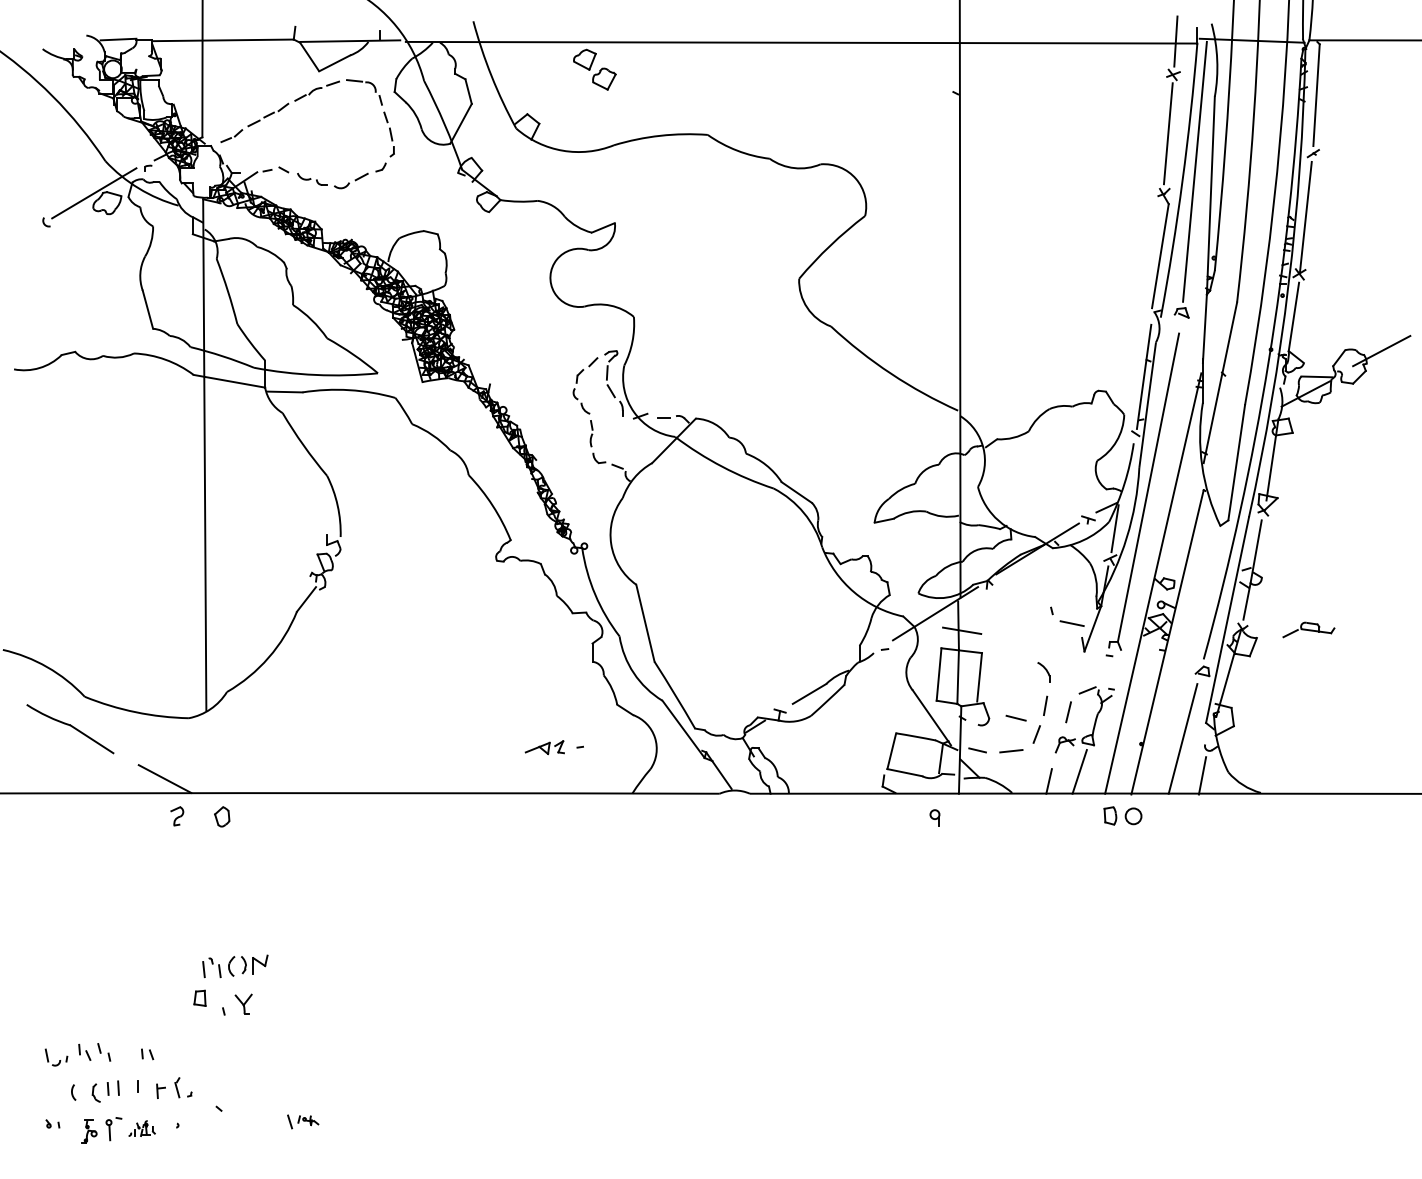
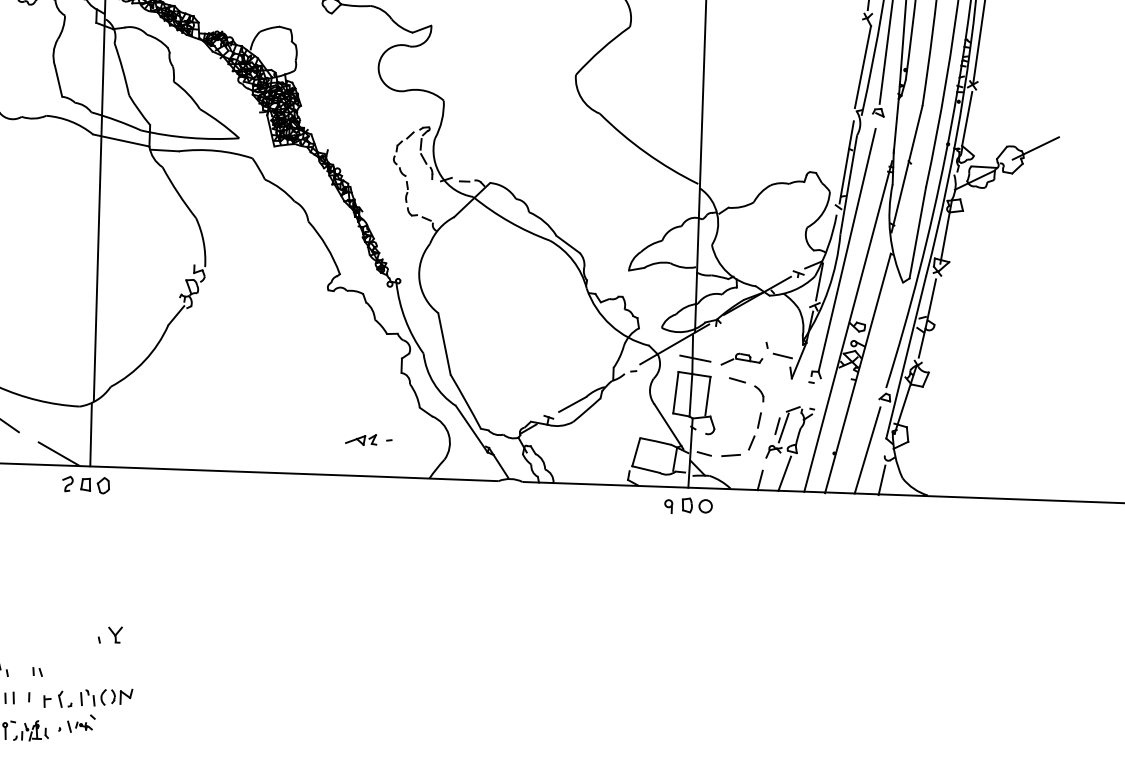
part: (1308, 629) -> (741, 359), moved
line: (1076, 713) -> (783, 427), added
line: (1015, 717) -> (737, 379), moved
line: (203, 753) -> (90, 434), added
part: (1122, 815) -> (696, 505), moved
part: (235, 966) -> (106, 697), moved
part: (199, 997) -> (85, 484), moved
part: (303, 1121) -> (80, 726), moved
part: (141, 1128) -> (30, 730), size x1.67

